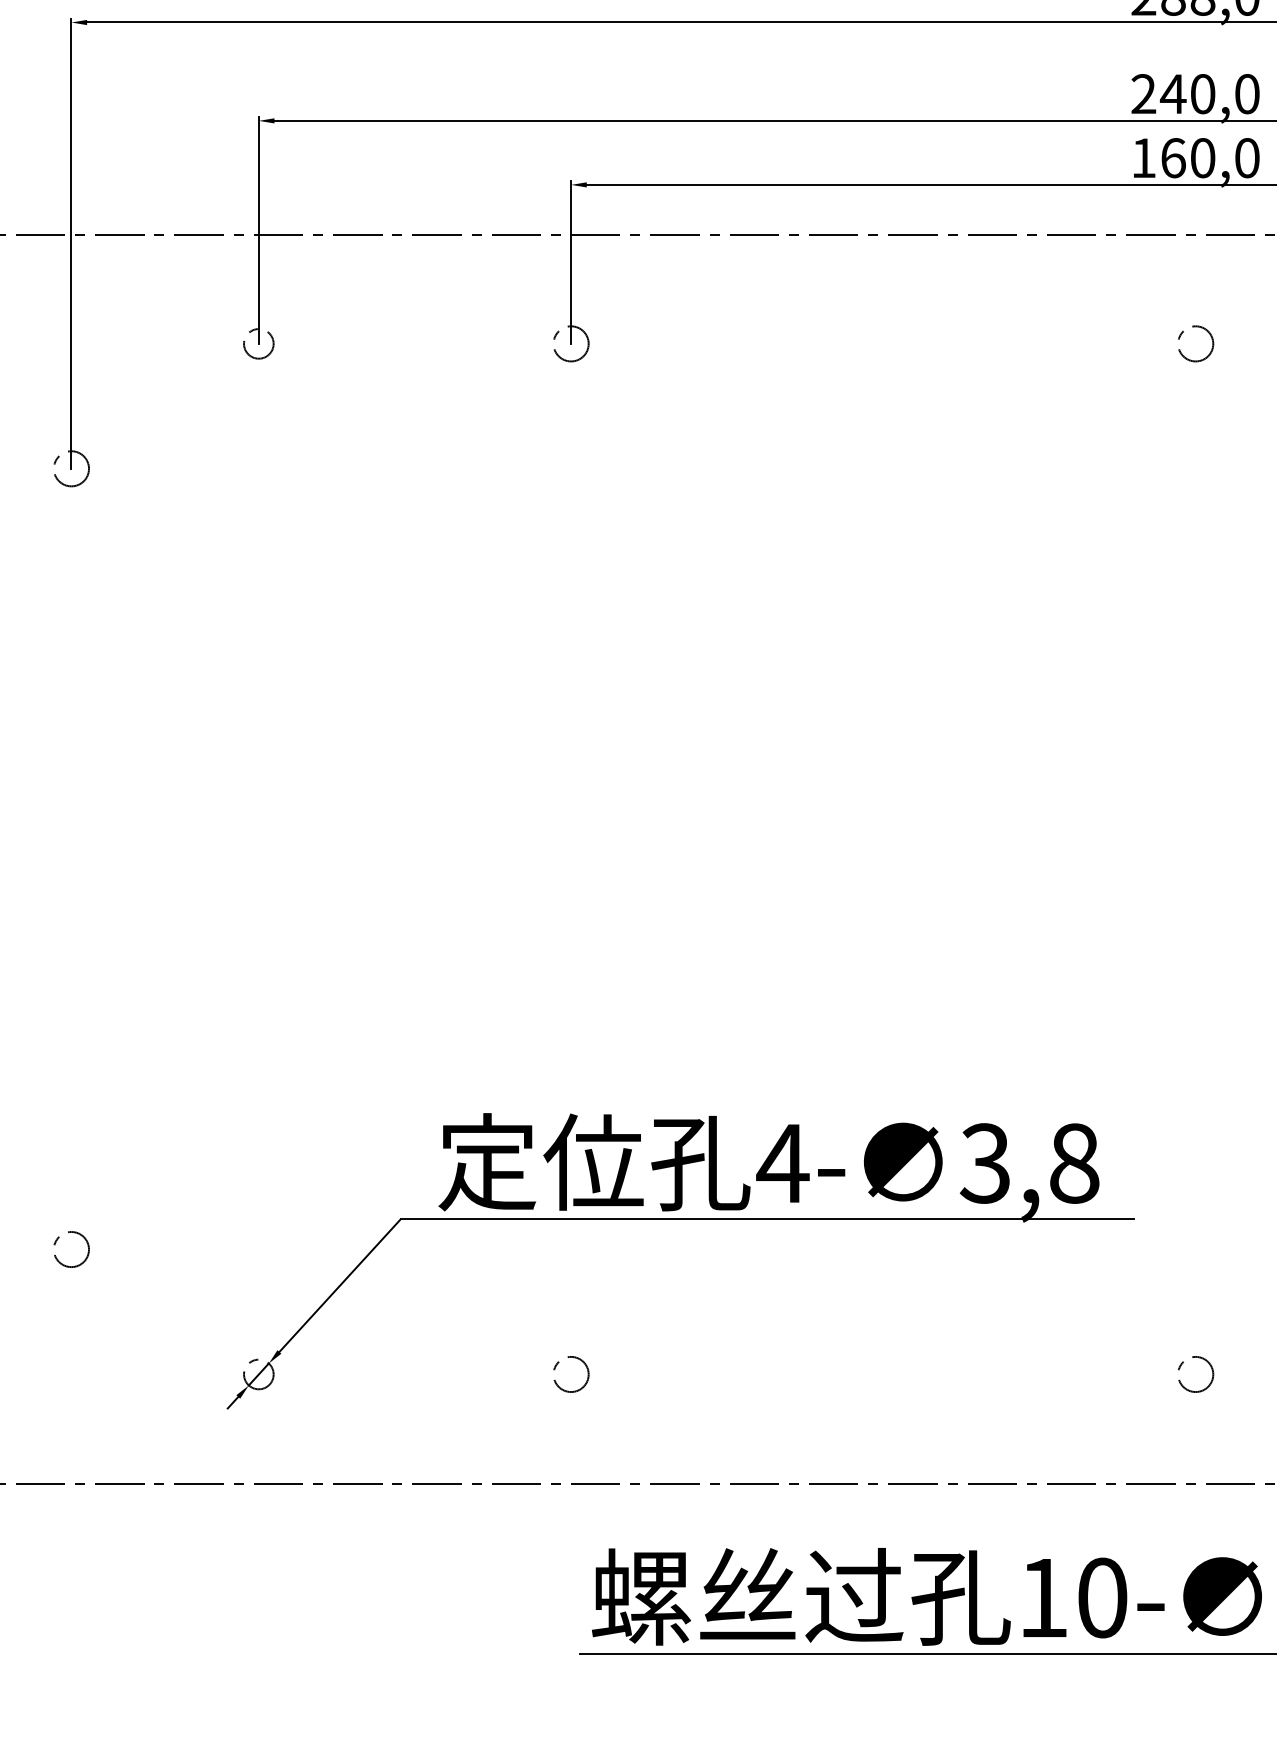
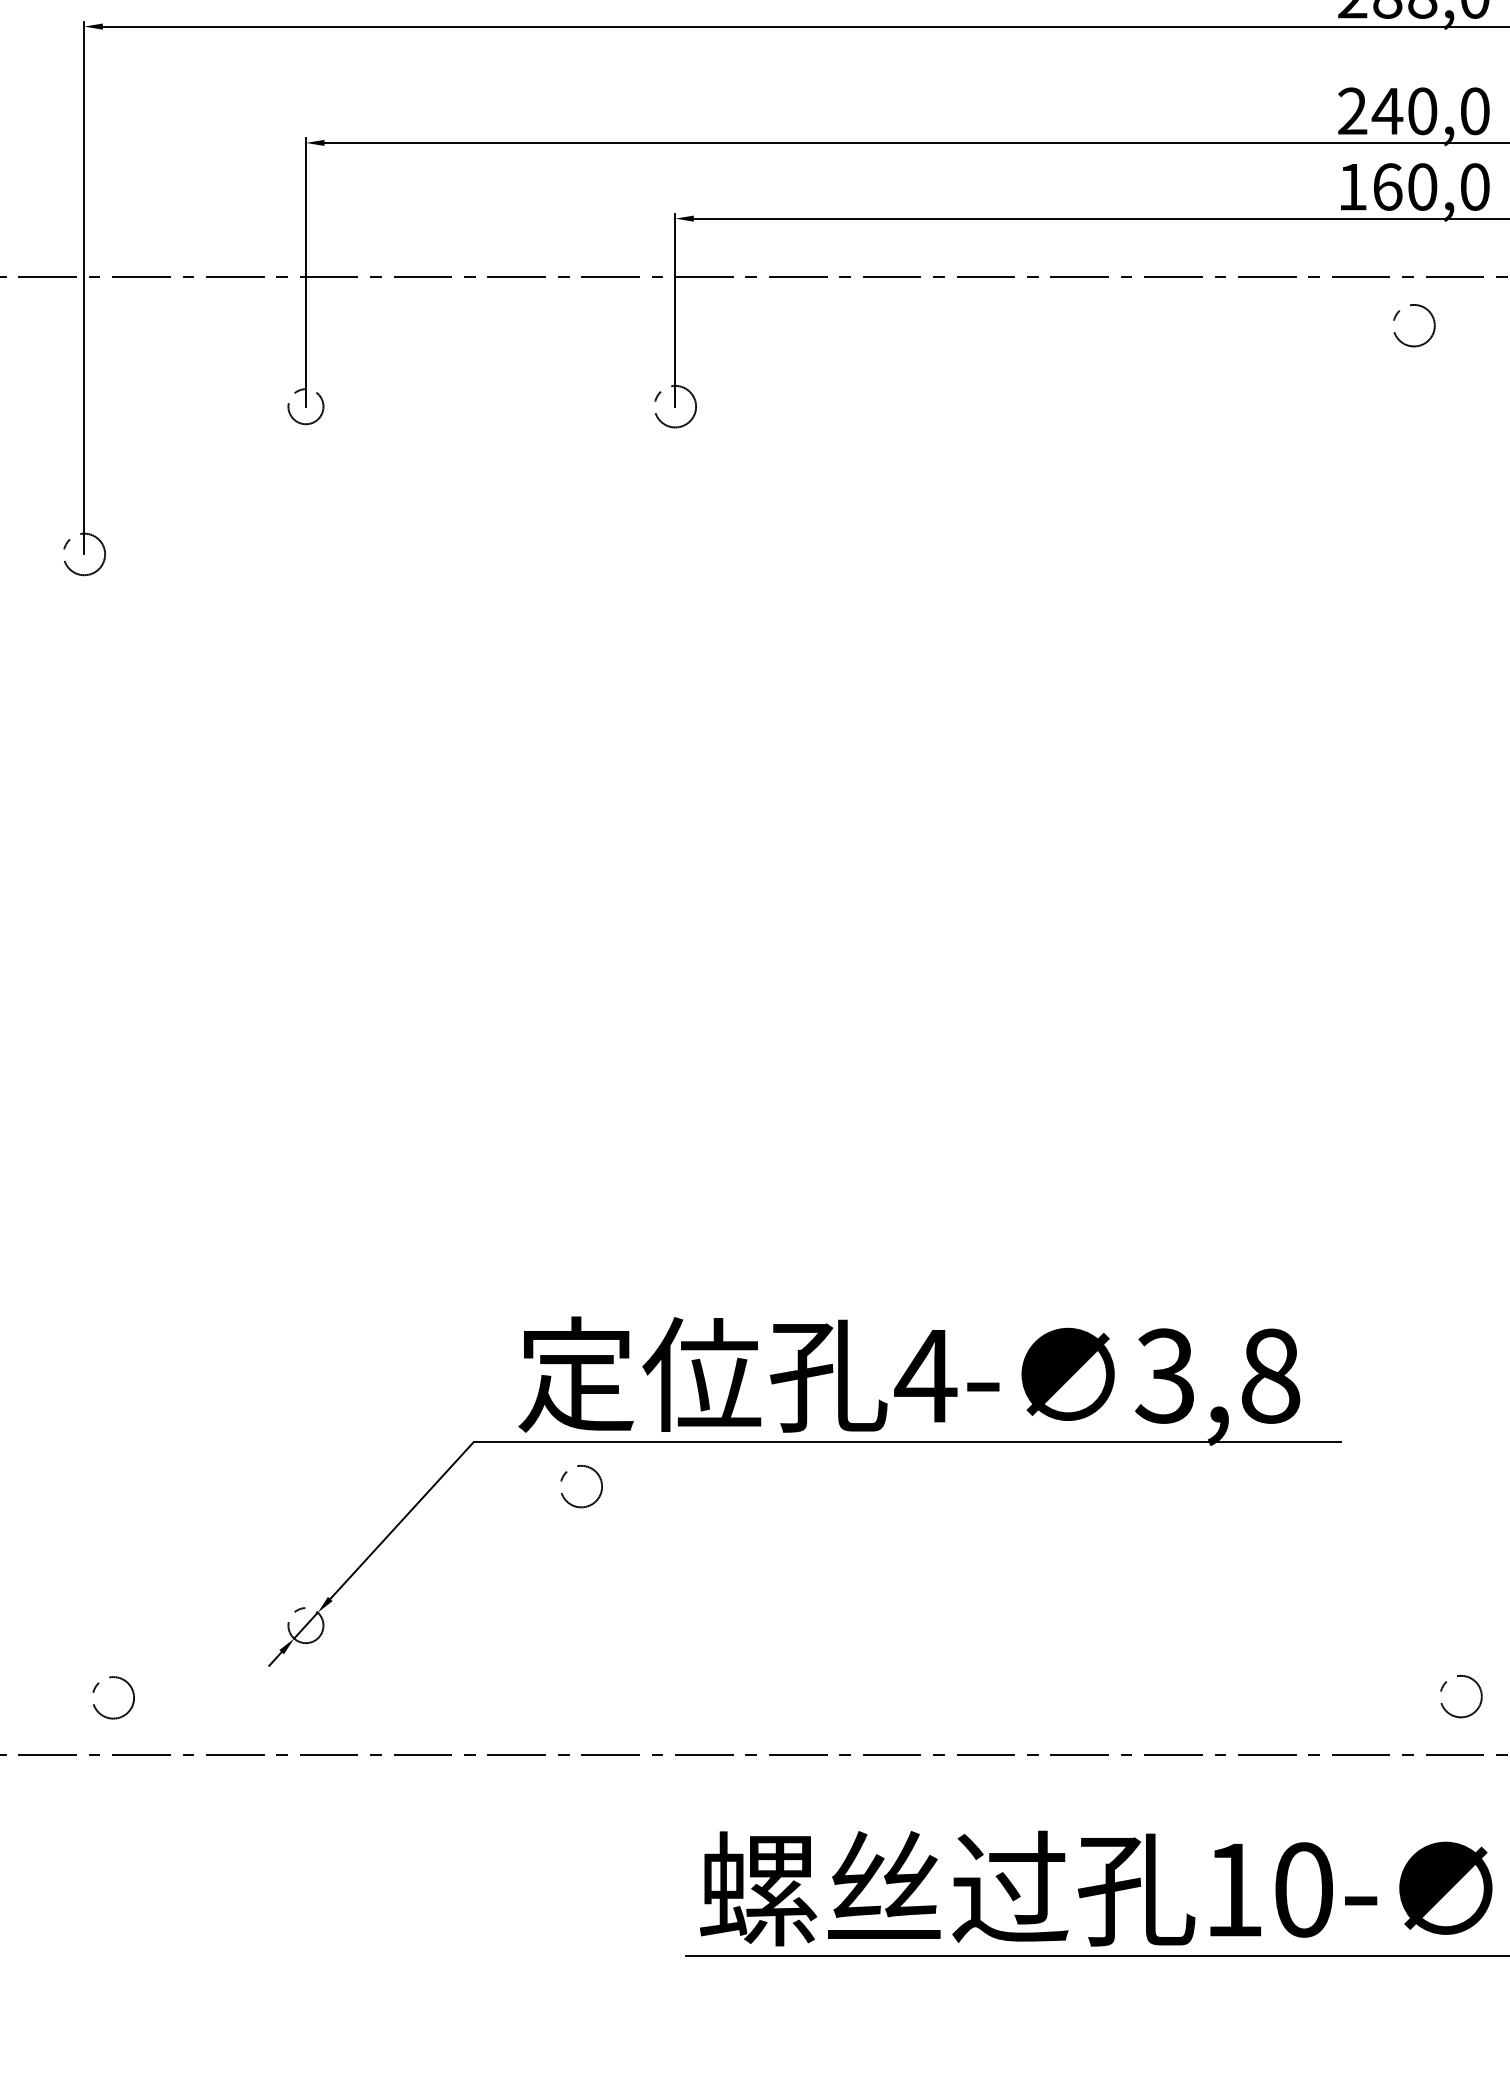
circle: (1196, 343) -> (1414, 325), moved
circle: (71, 1249) -> (113, 1697), moved
circle: (571, 1374) -> (581, 1486), moved
circle: (1196, 1374) -> (1461, 1696), moved

